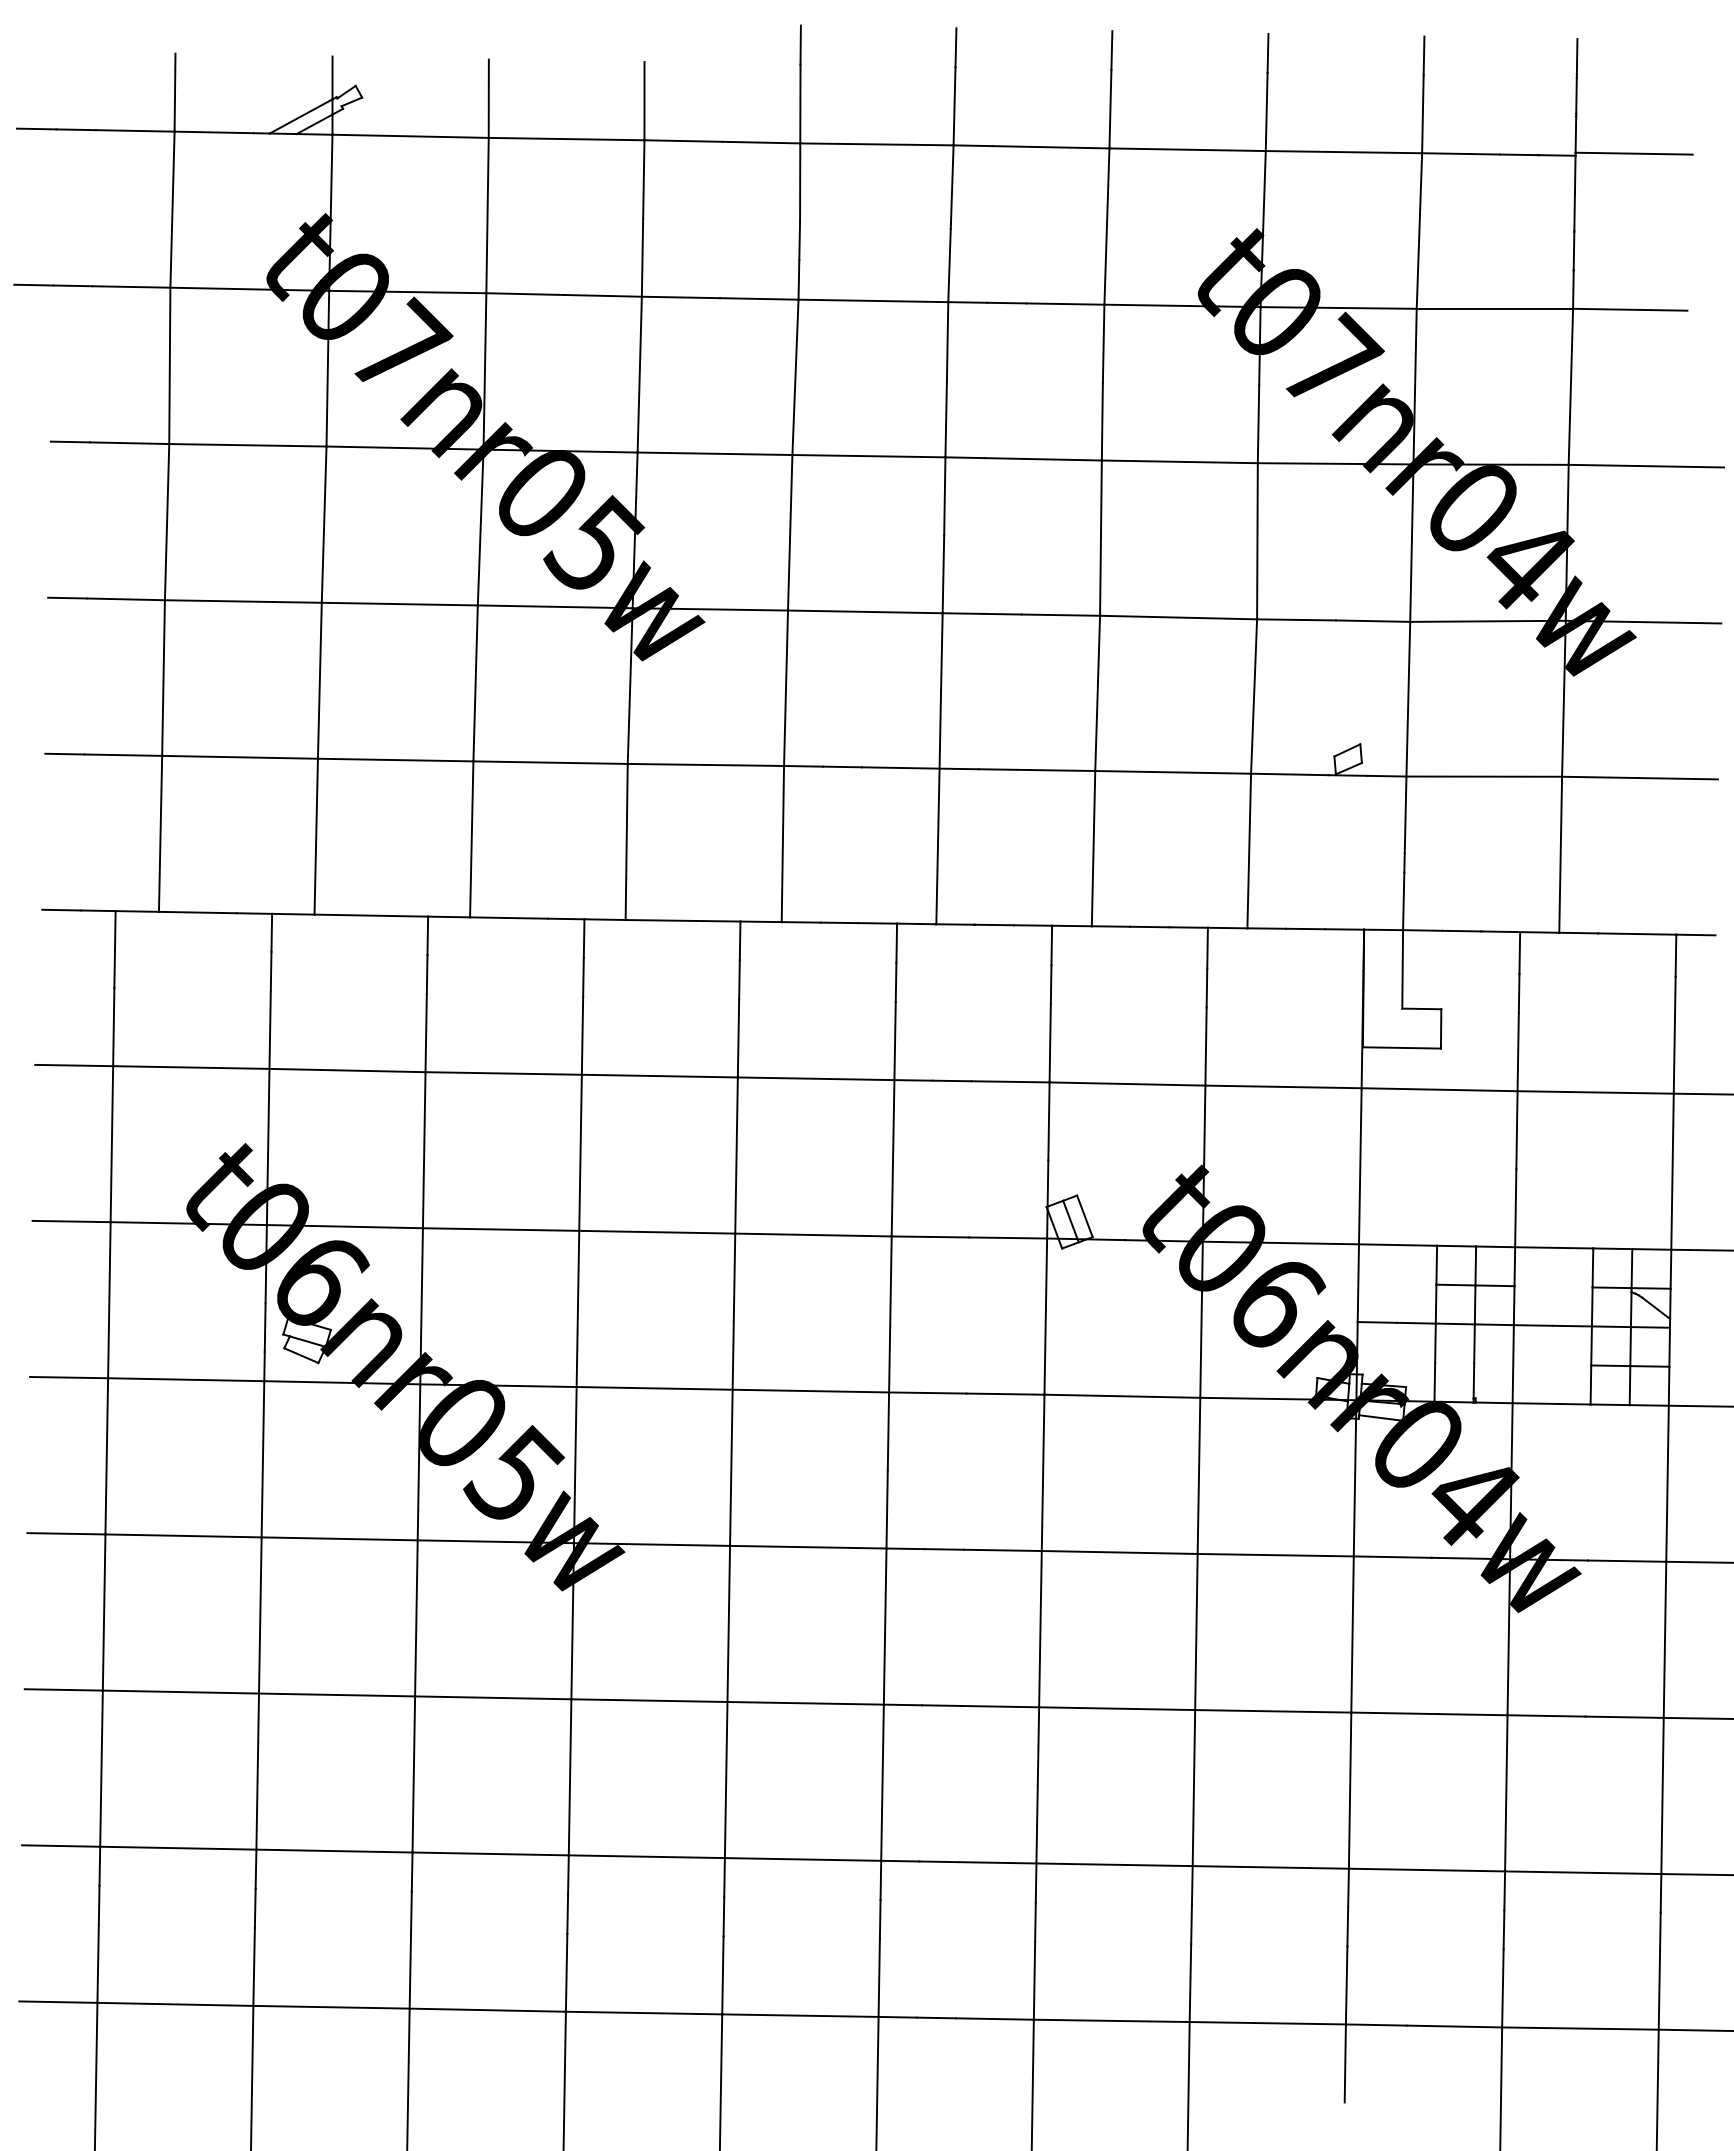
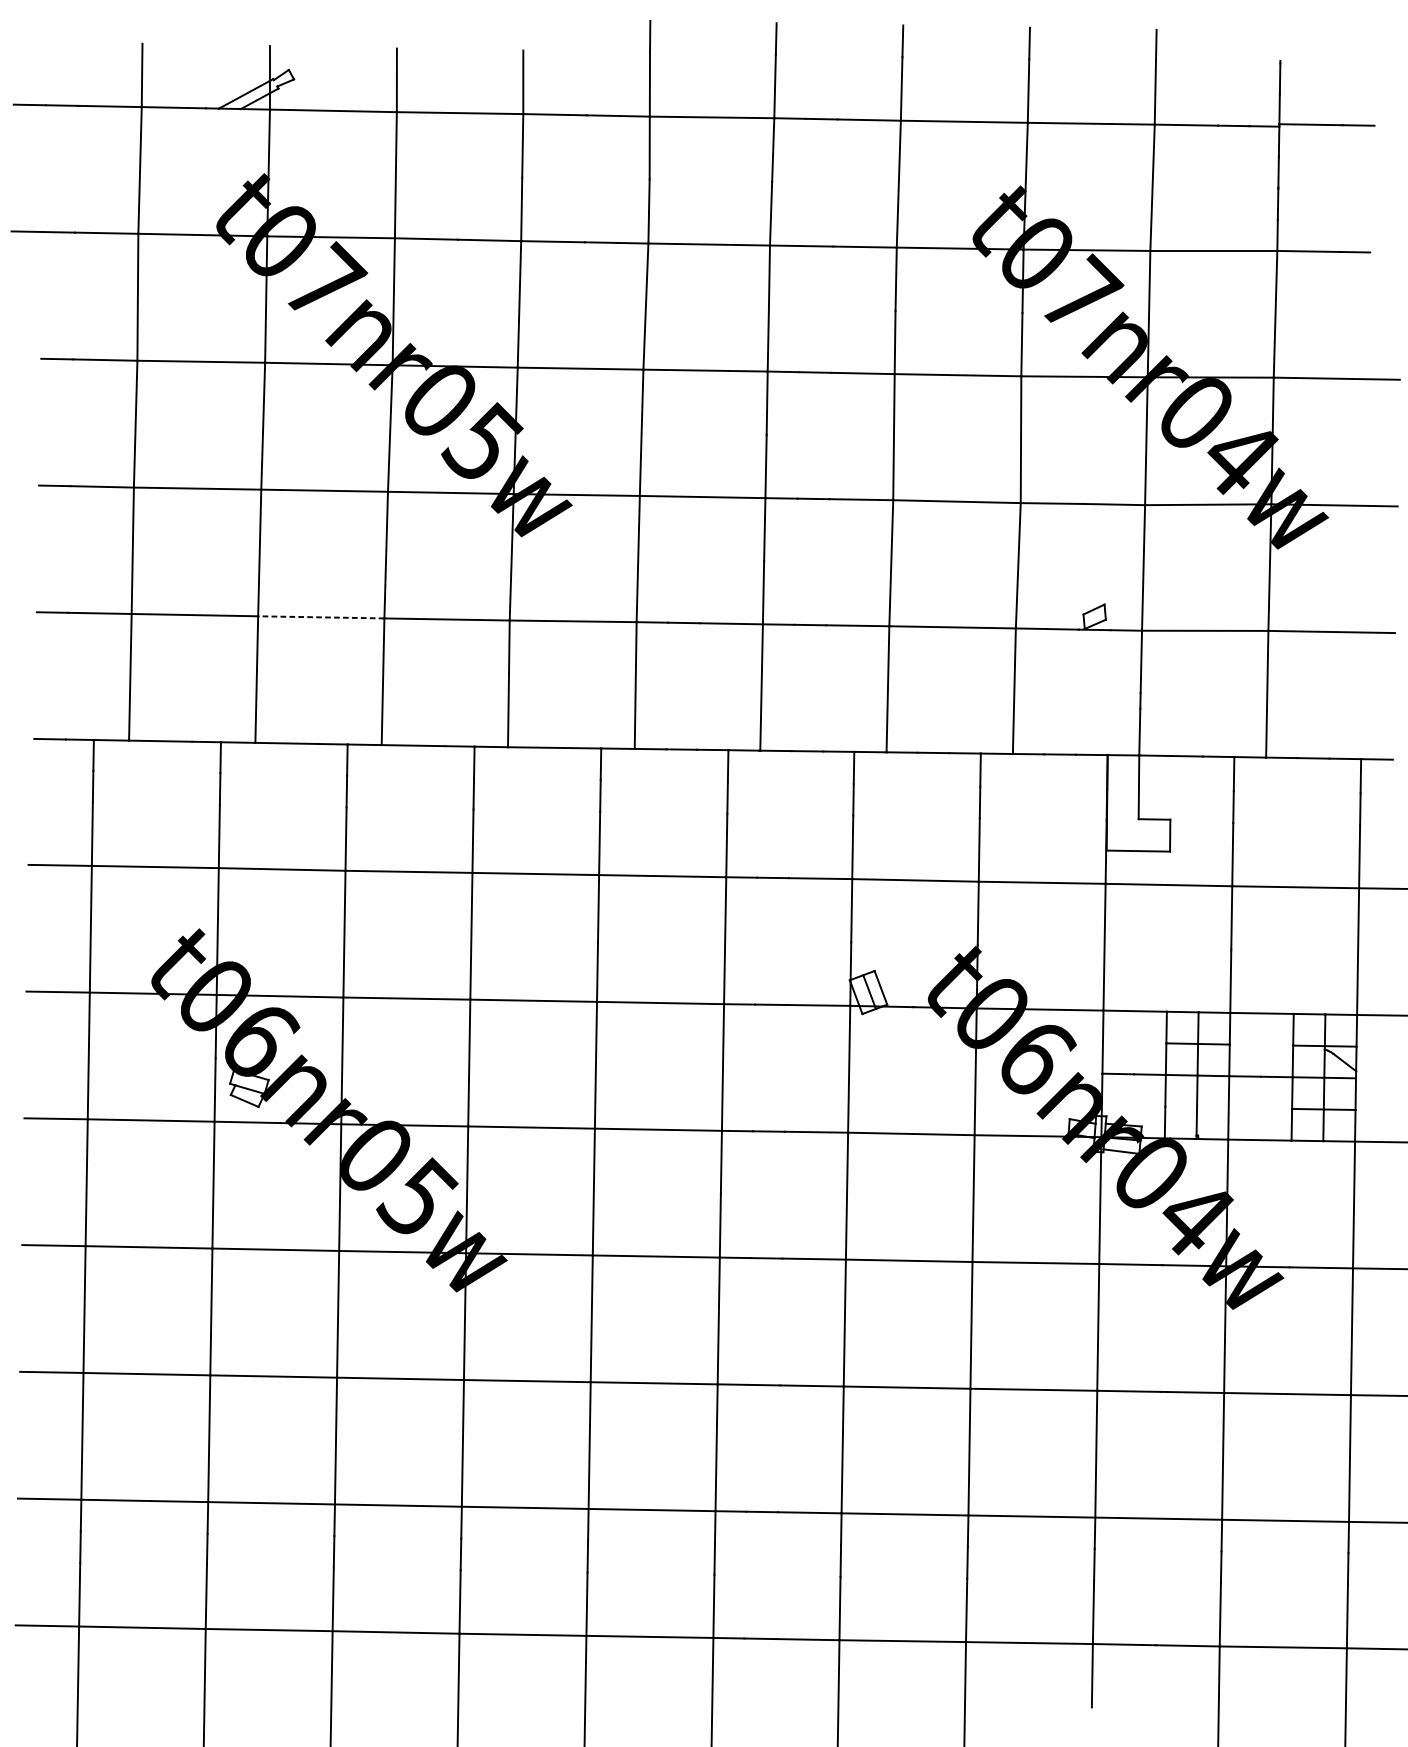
line: (1576, 56) -> (1280, 46), removed
line: (395, 760) -> (321, 617), solid -> dashed

